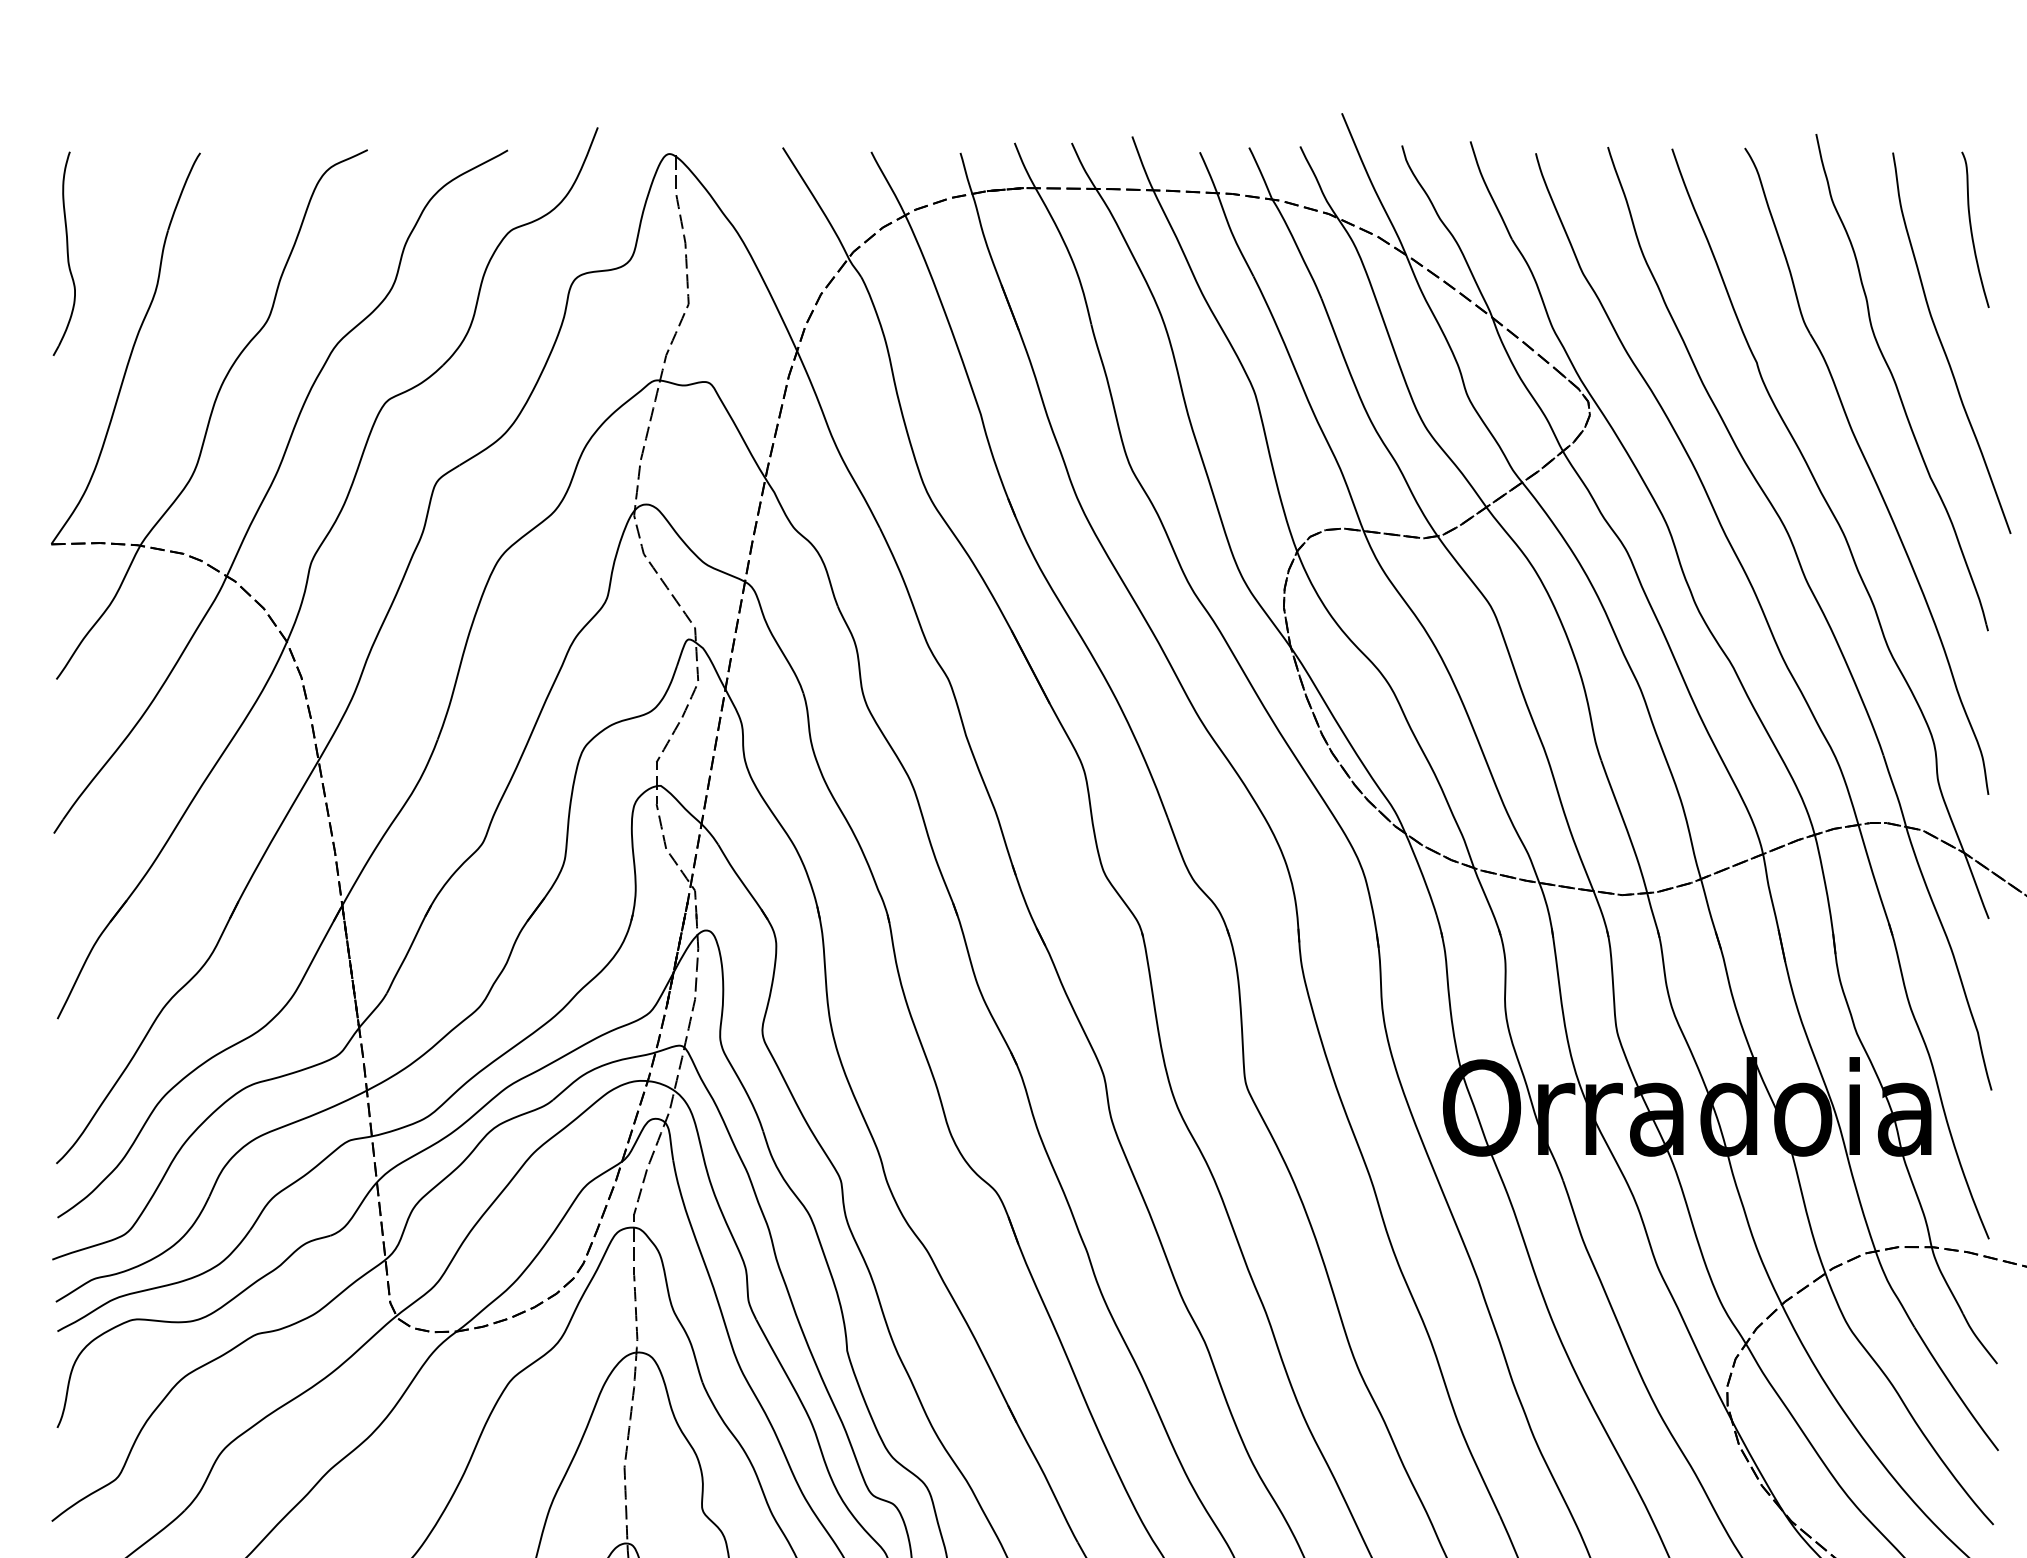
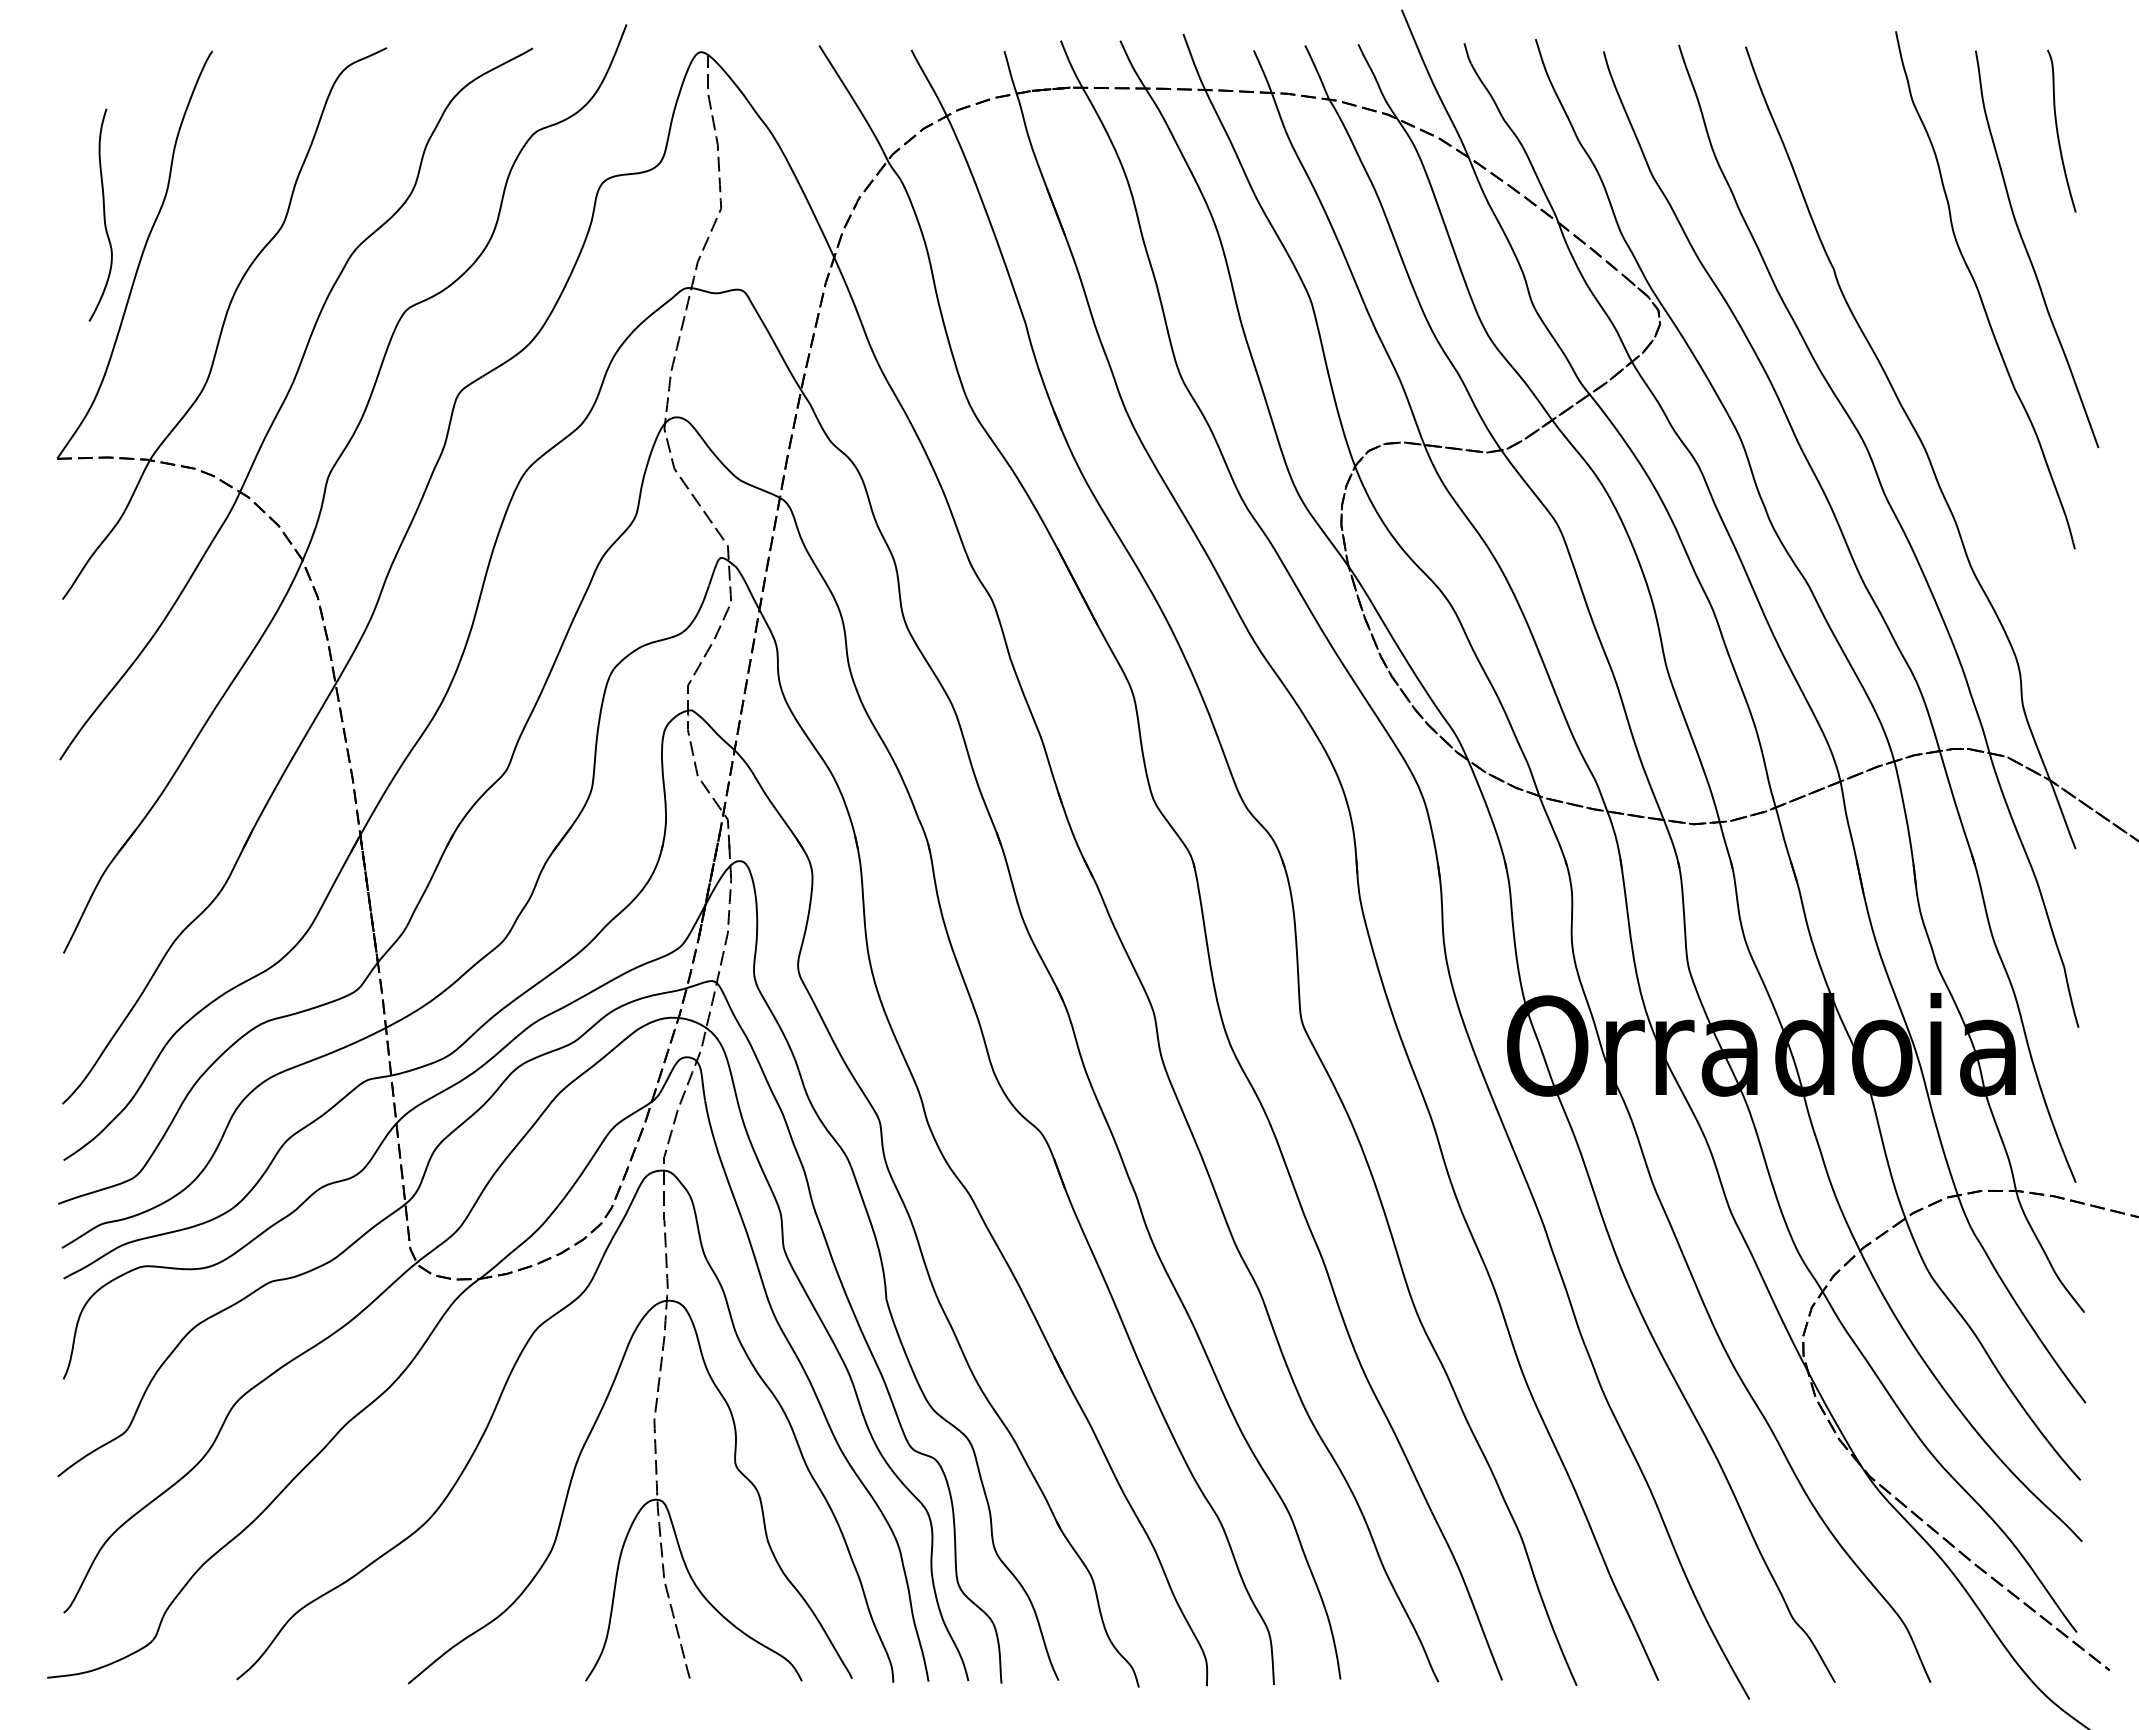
part: (64, 253) -> (100, 214), moved
part: (1866, 471) -> (1948, 382), removed

